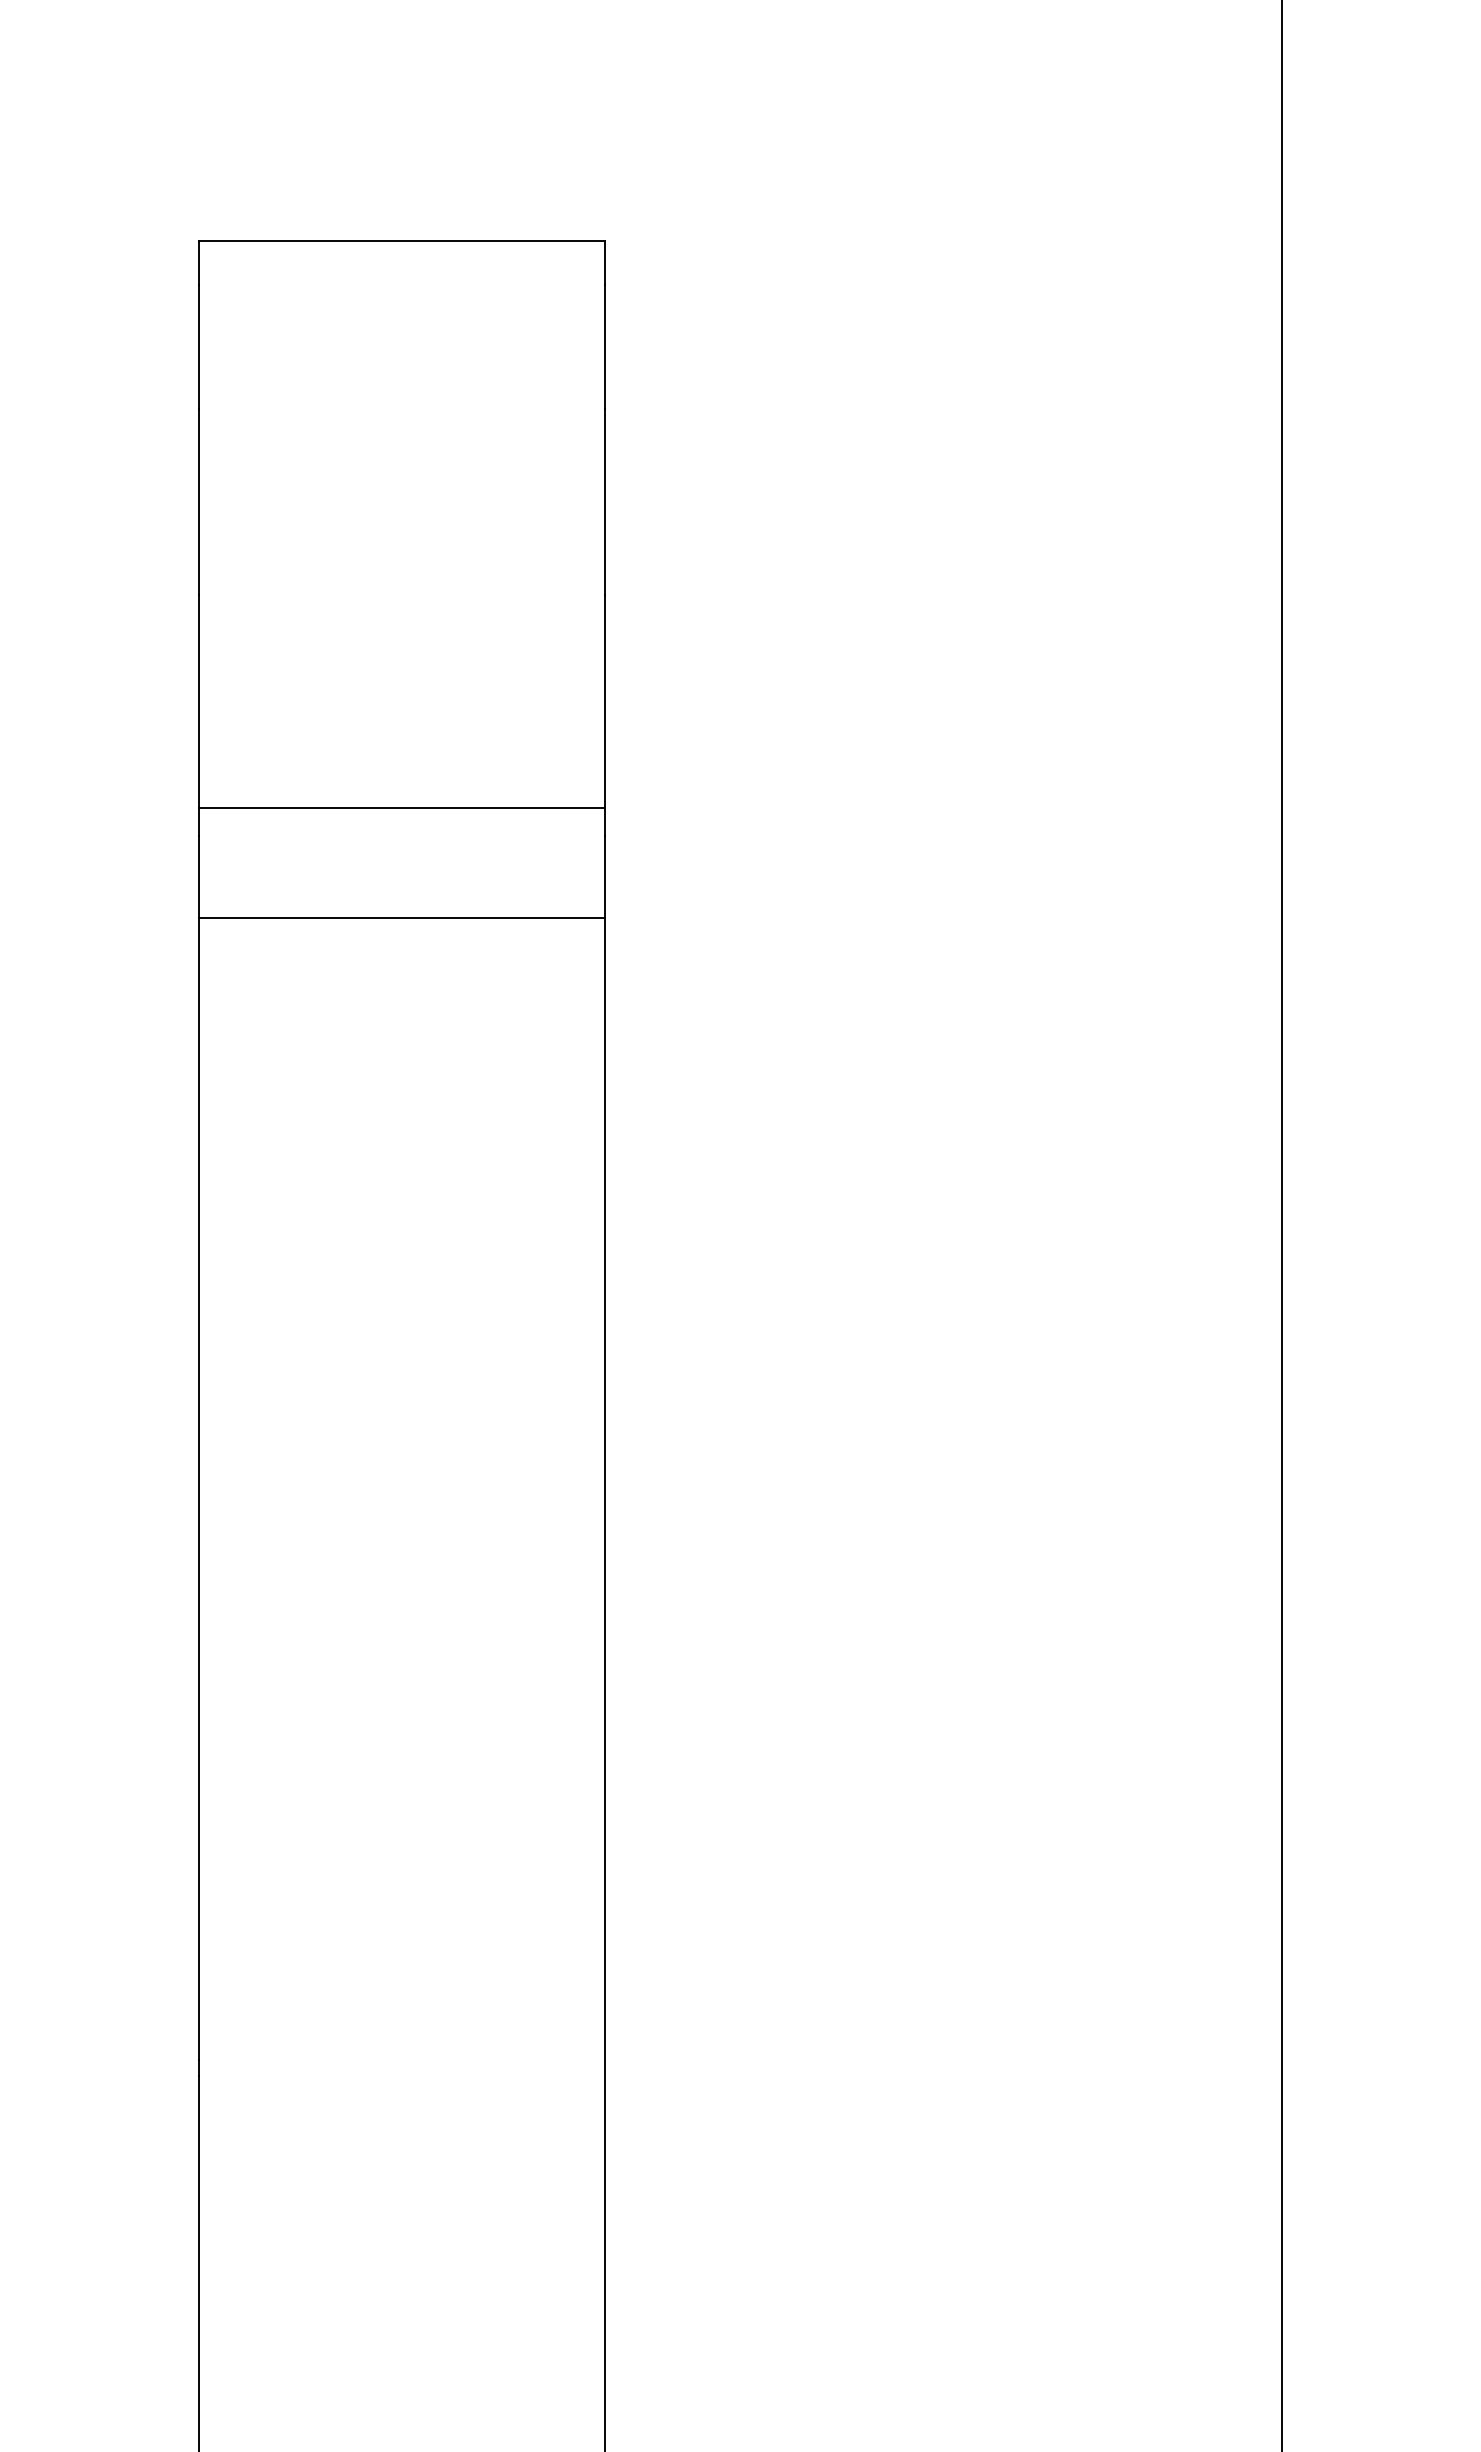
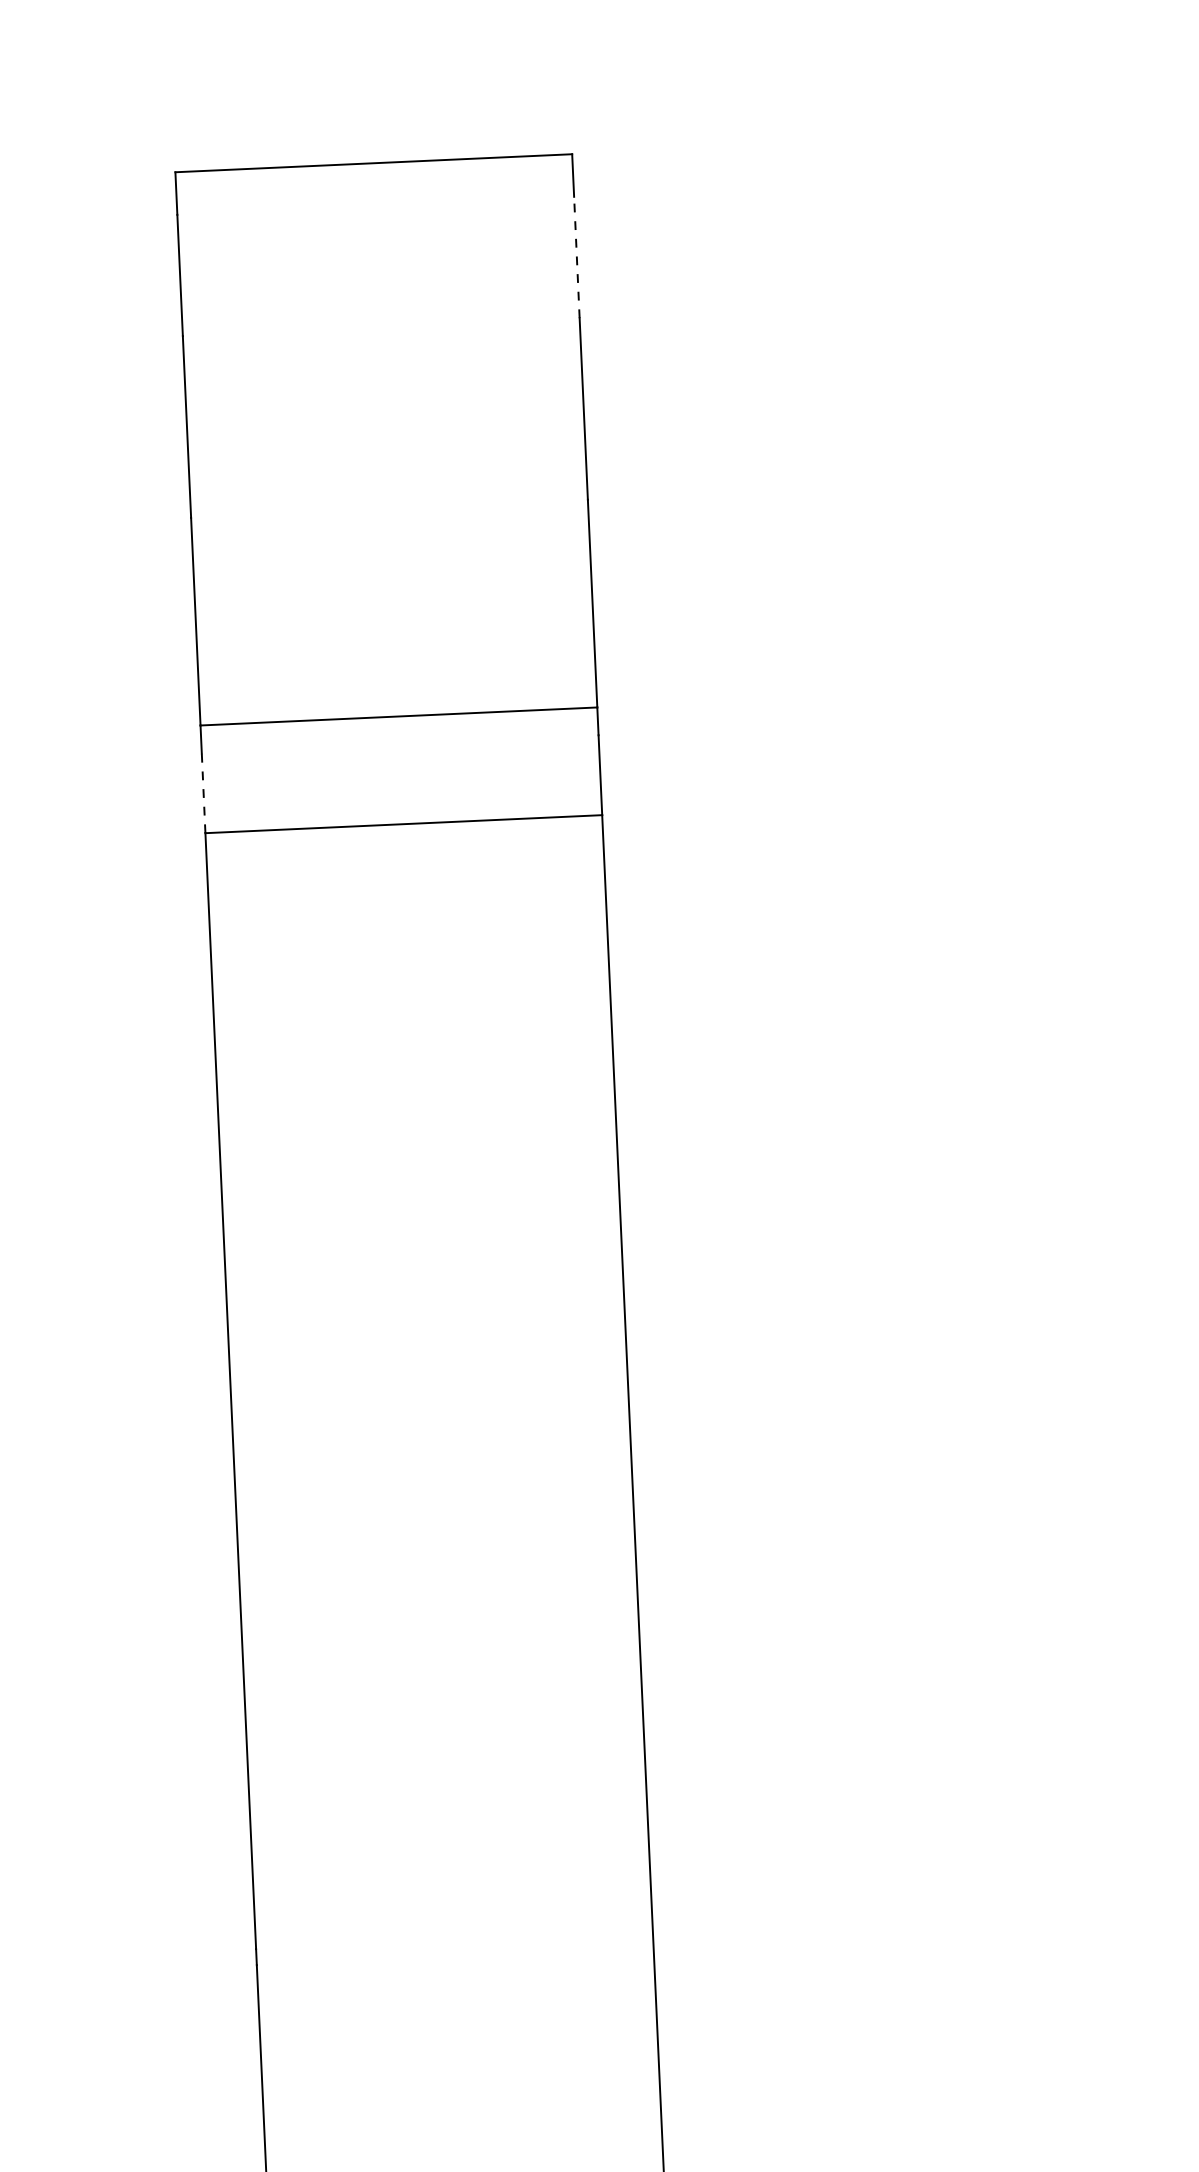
line: (605, 346) -> (577, 256), solid -> dashed
line: (199, 876) -> (203, 792), solid -> dashed

